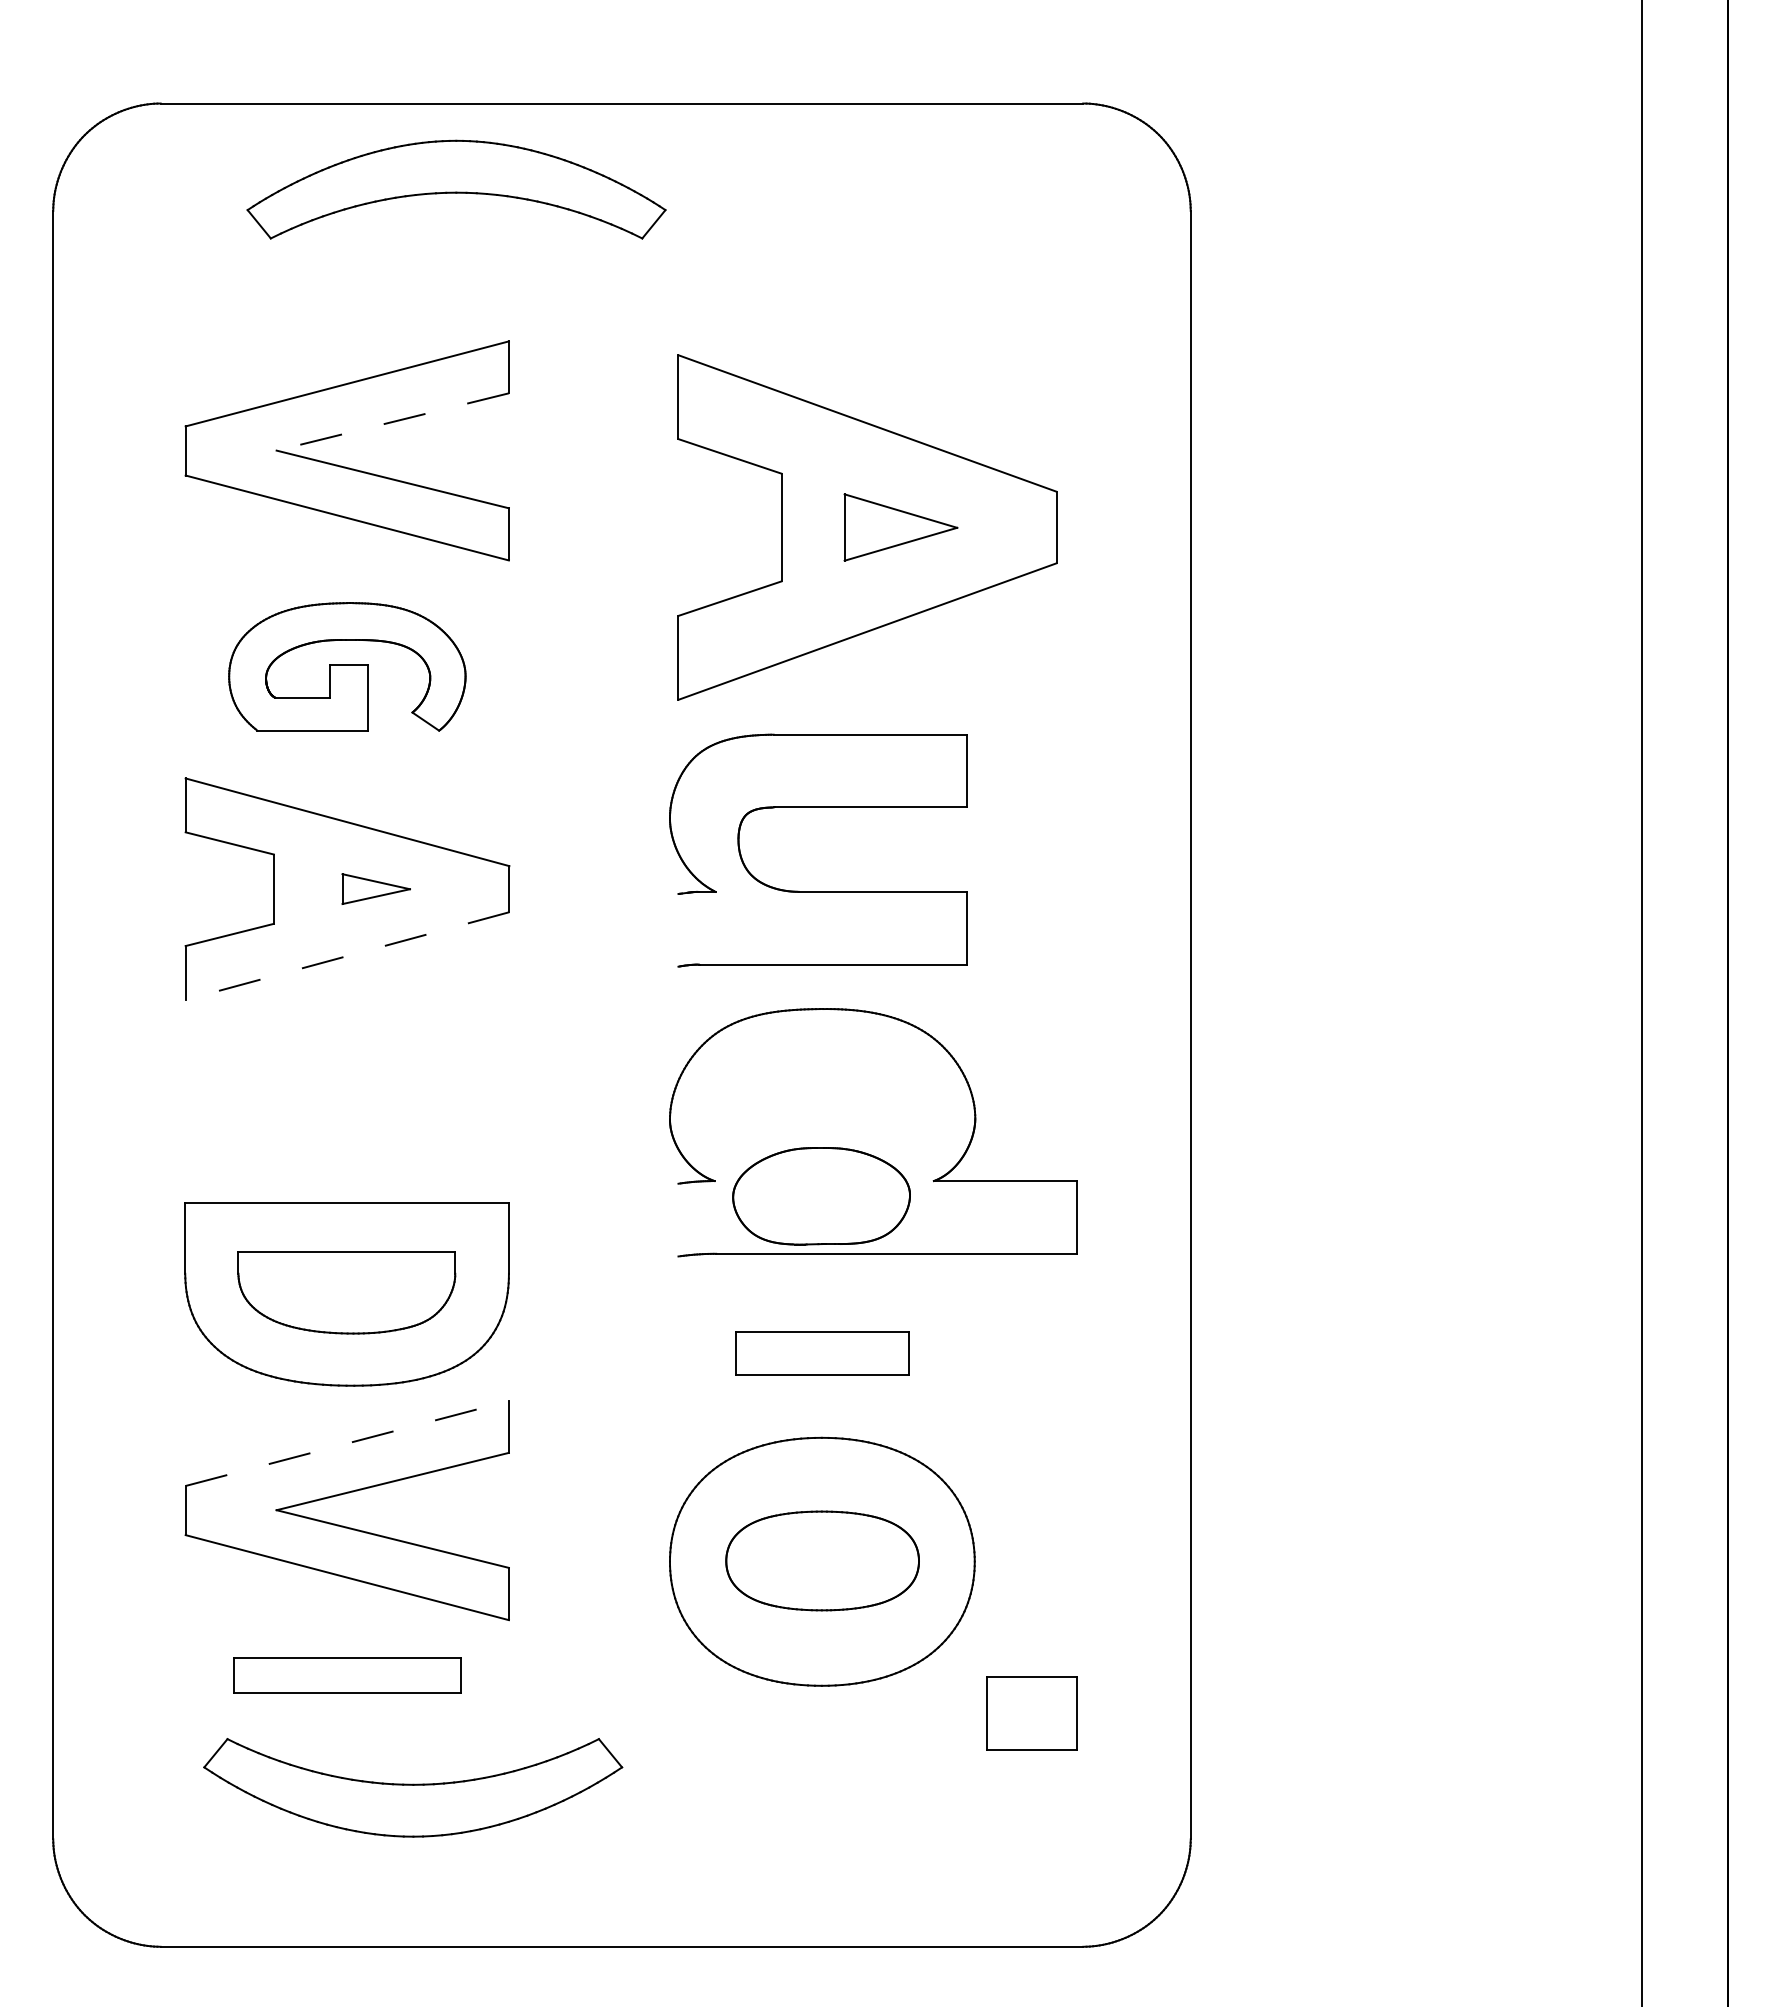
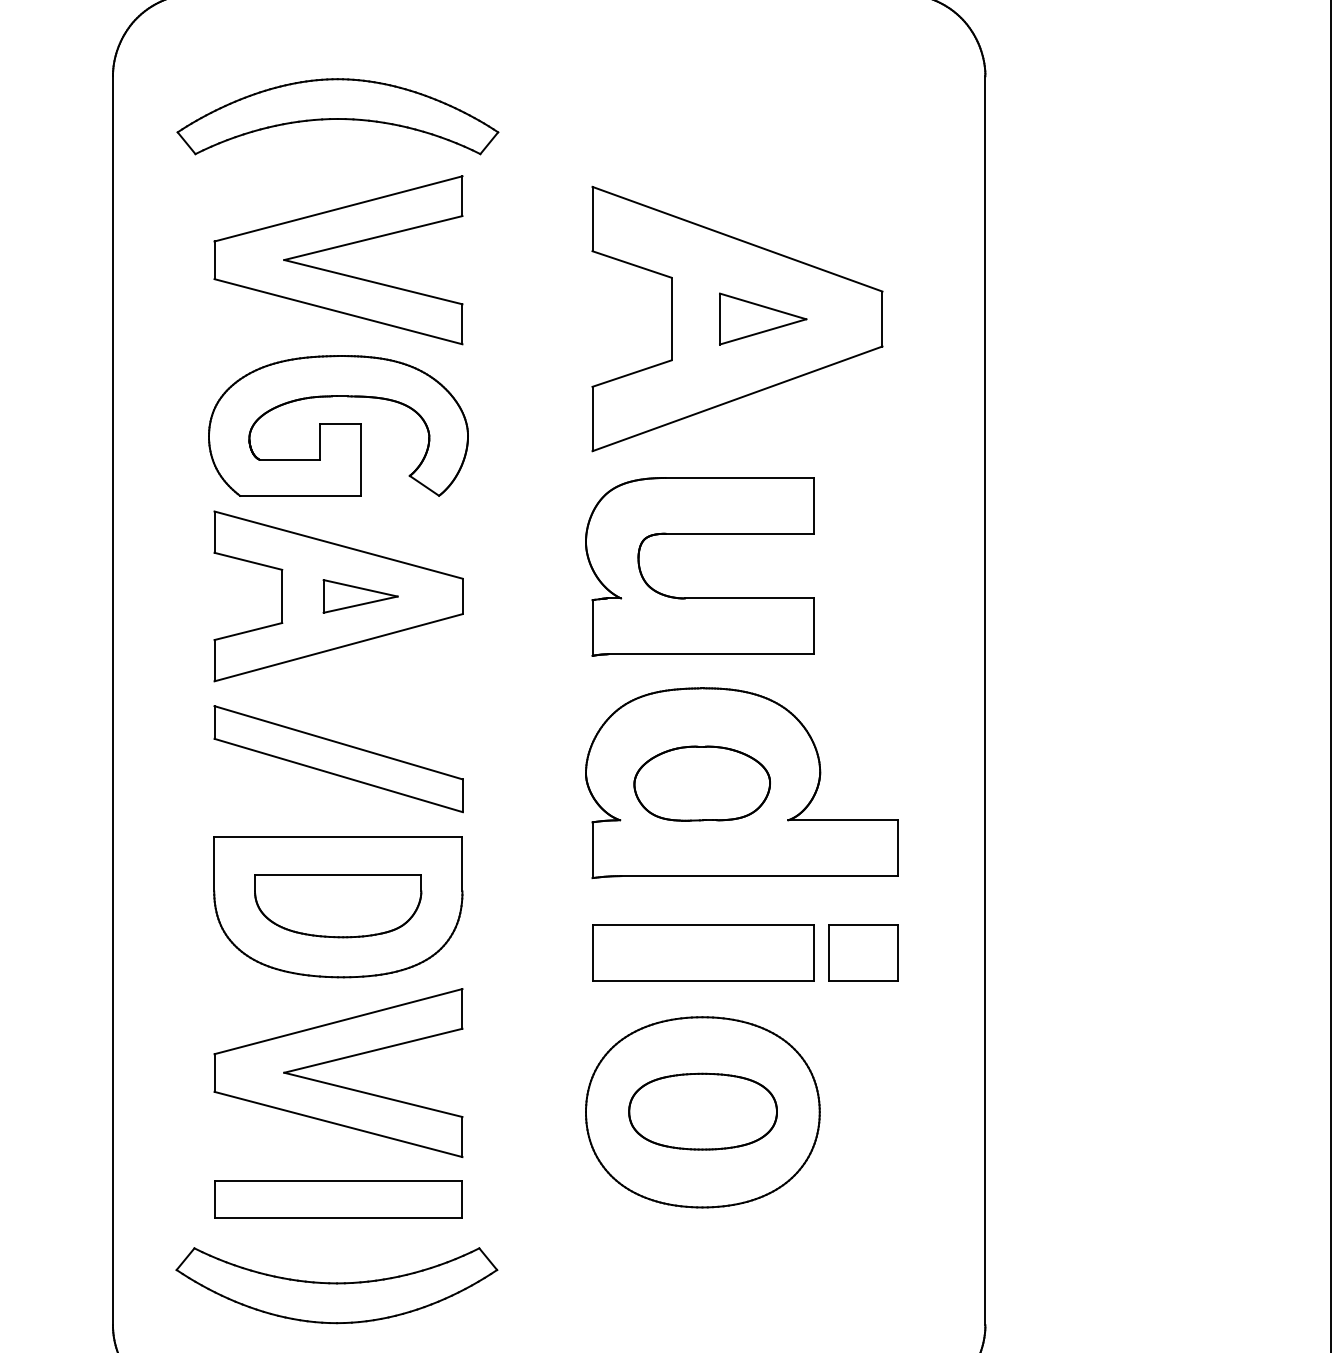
part: (456, 189) -> (337, 116), moved
line: (392, 421) -> (373, 237), dashed -> solid
part: (347, 666) -> (338, 425), size x1.43
part: (376, 888) -> (360, 595), size x1.43
line: (678, 929) -> (592, 627), added
line: (347, 956) -> (338, 648), dashed -> solid
part: (347, 1101) -> (338, 759), added
part: (821, 1196) -> (702, 783), moved
line: (678, 1219) -> (592, 849), added
part: (822, 1353) -> (702, 952), size x1.67
line: (347, 1443) -> (338, 1021), dashed -> solid
part: (347, 1675) -> (338, 1199), size x1.43
part: (1031, 1713) -> (863, 952), moved
part: (413, 1787) -> (337, 1285), moved

